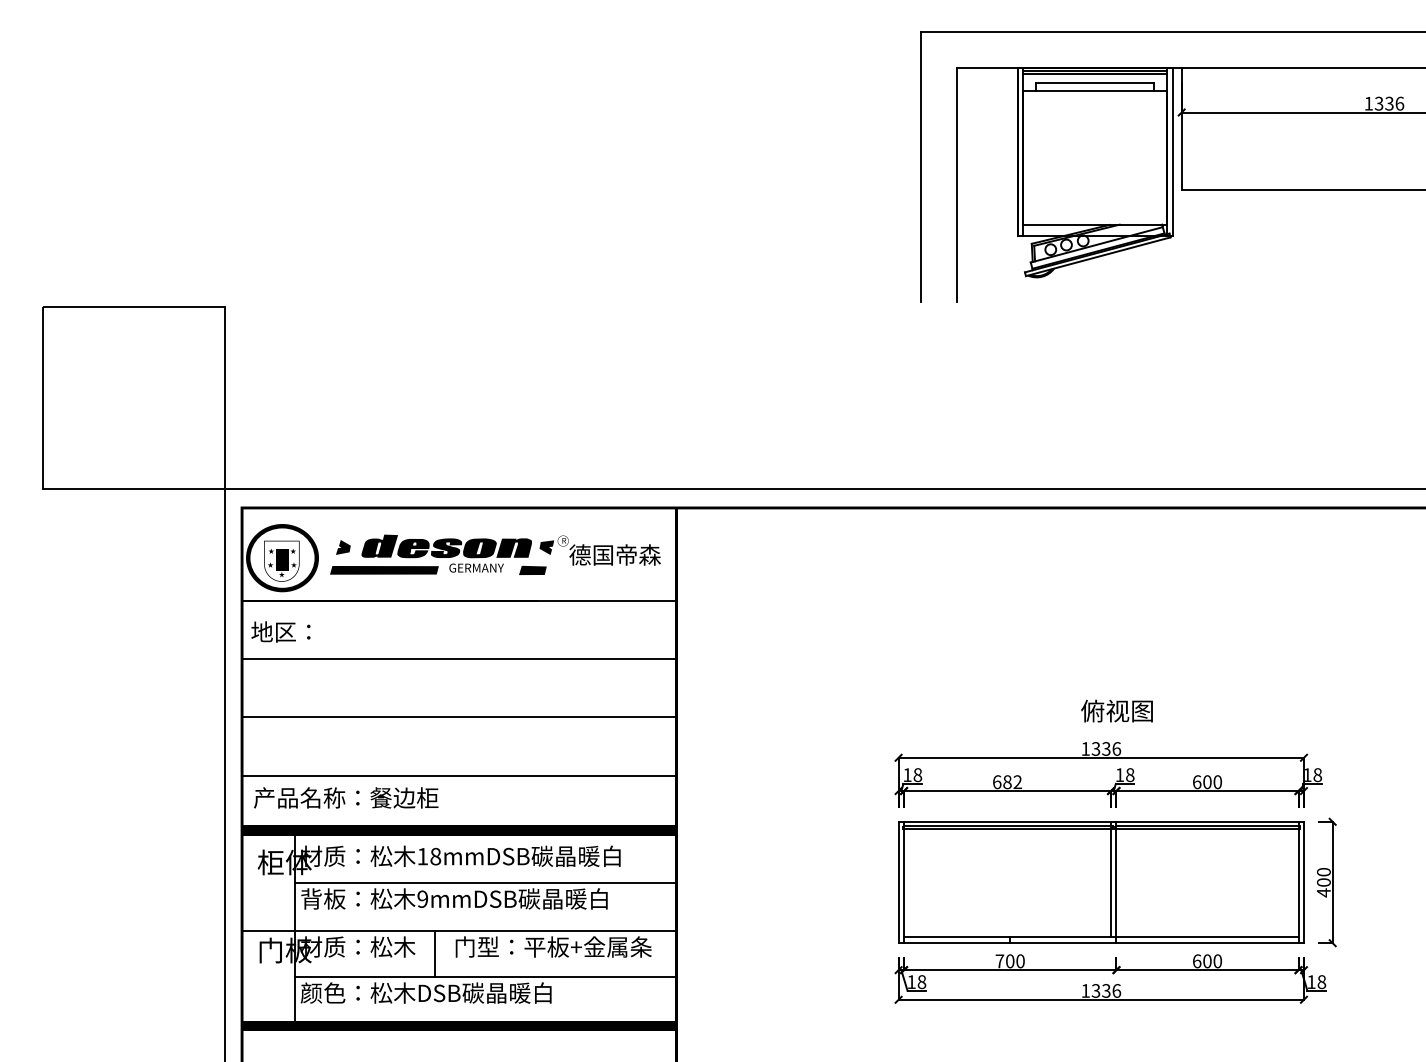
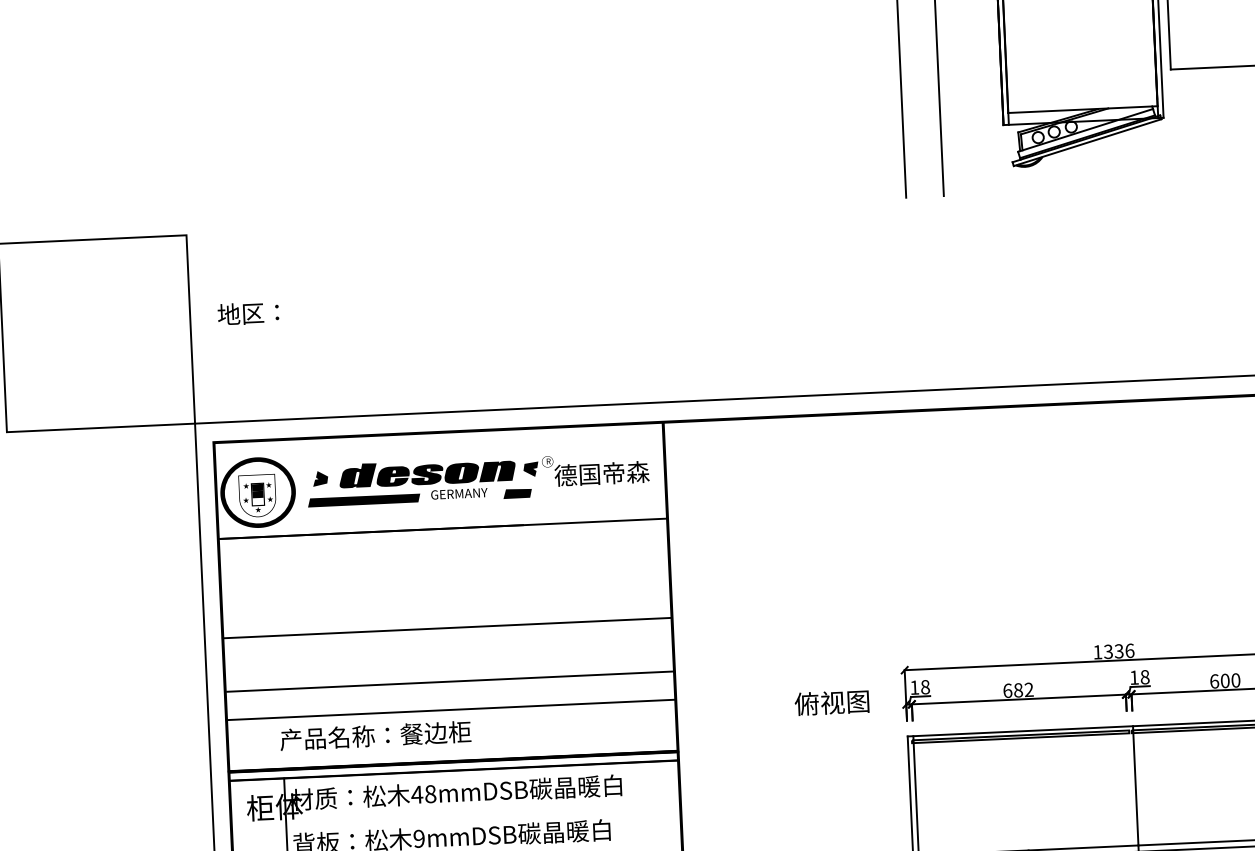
fill: (281, 566) -> (257, 501), removed
text: (280, 631) -> (247, 313), moved
line: (459, 659) -> (447, 628), moved
text: (1116, 710) -> (831, 702), moved
line: (459, 716) -> (450, 681), moved
text: (346, 797) -> (375, 735), moved
fill: (459, 830) -> (453, 766), removed
text: (422, 856) -> (416, 794), 18mmDSB -> 48mmDSB
line: (1111, 879) -> (1130, 786), removed
line: (485, 883) -> (483, 819), removed

